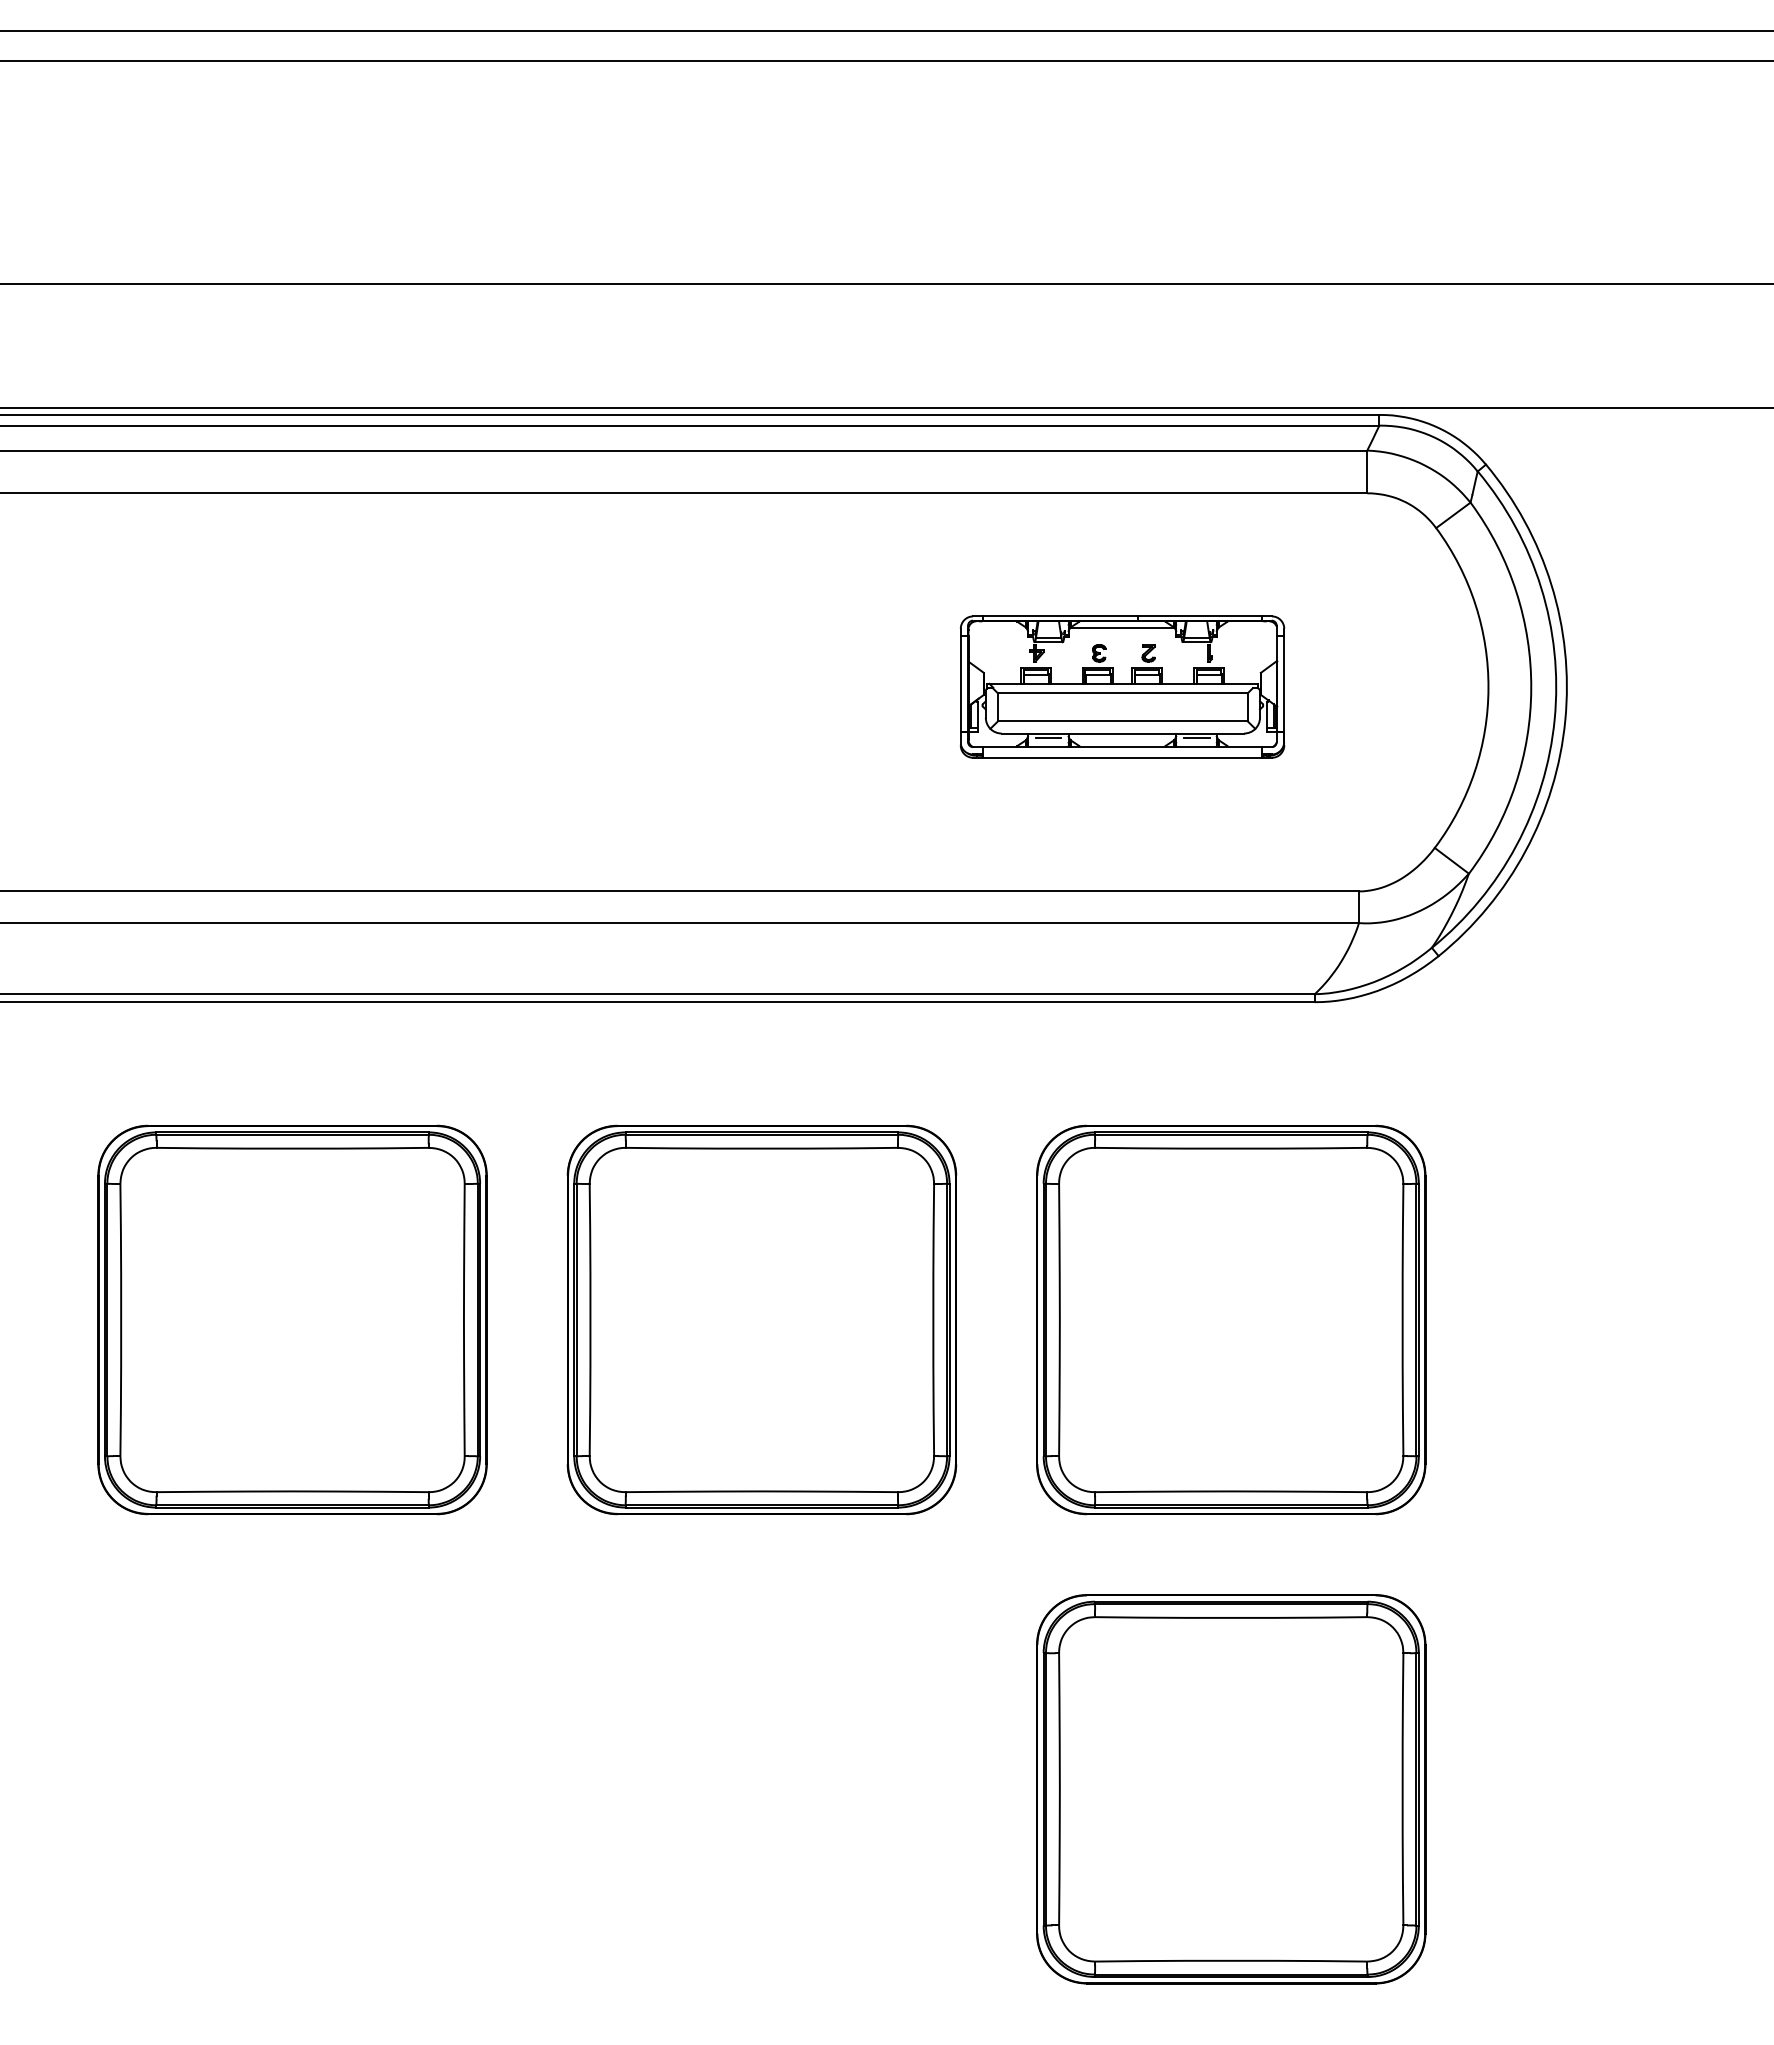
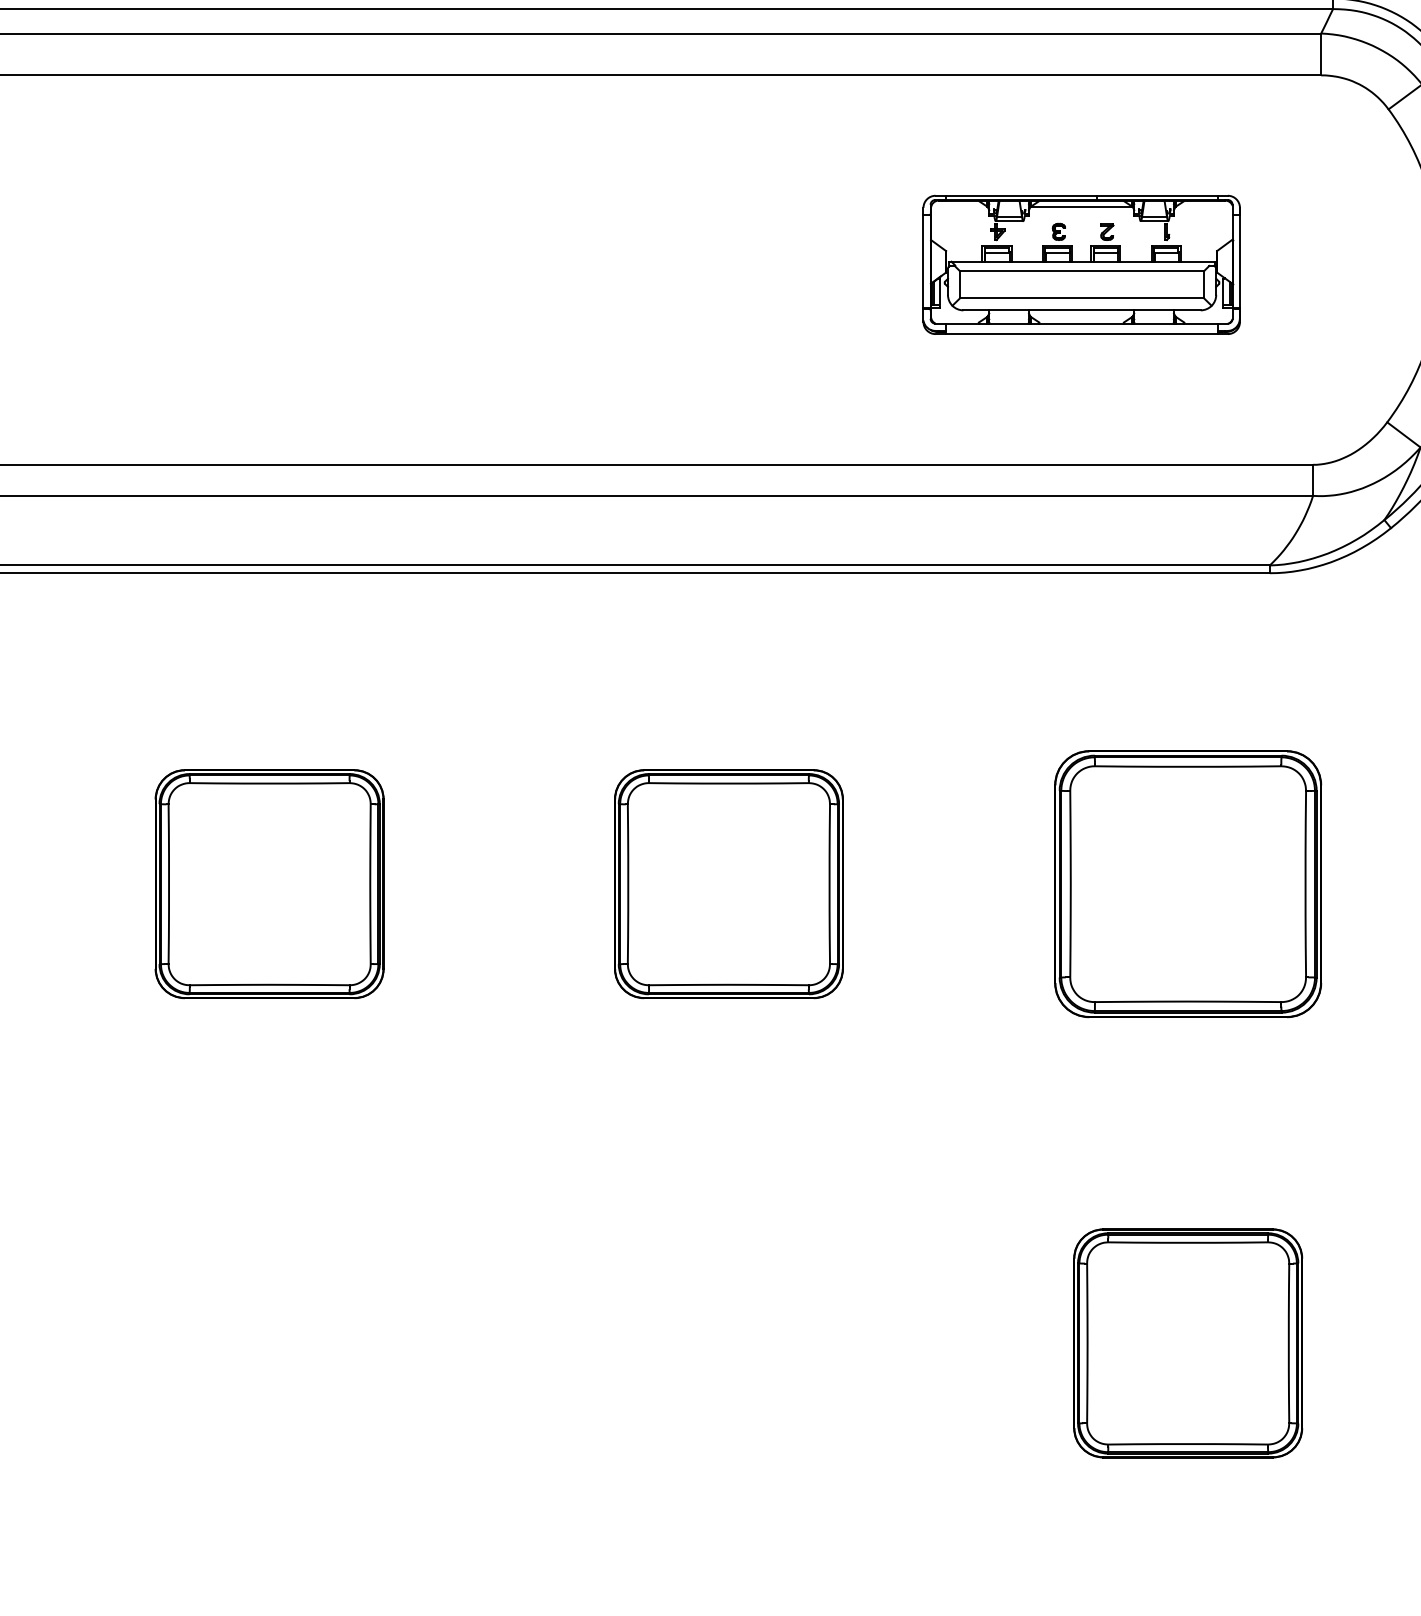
line: (1048, 738) -> (1009, 315), removed
line: (1196, 738) -> (1154, 315), removed
part: (292, 1319) -> (269, 883), size x0.6
part: (761, 1319) -> (728, 883), size x0.6
part: (1231, 1319) -> (1188, 883), size x0.7
part: (1231, 1789) -> (1188, 1343), size x0.6

